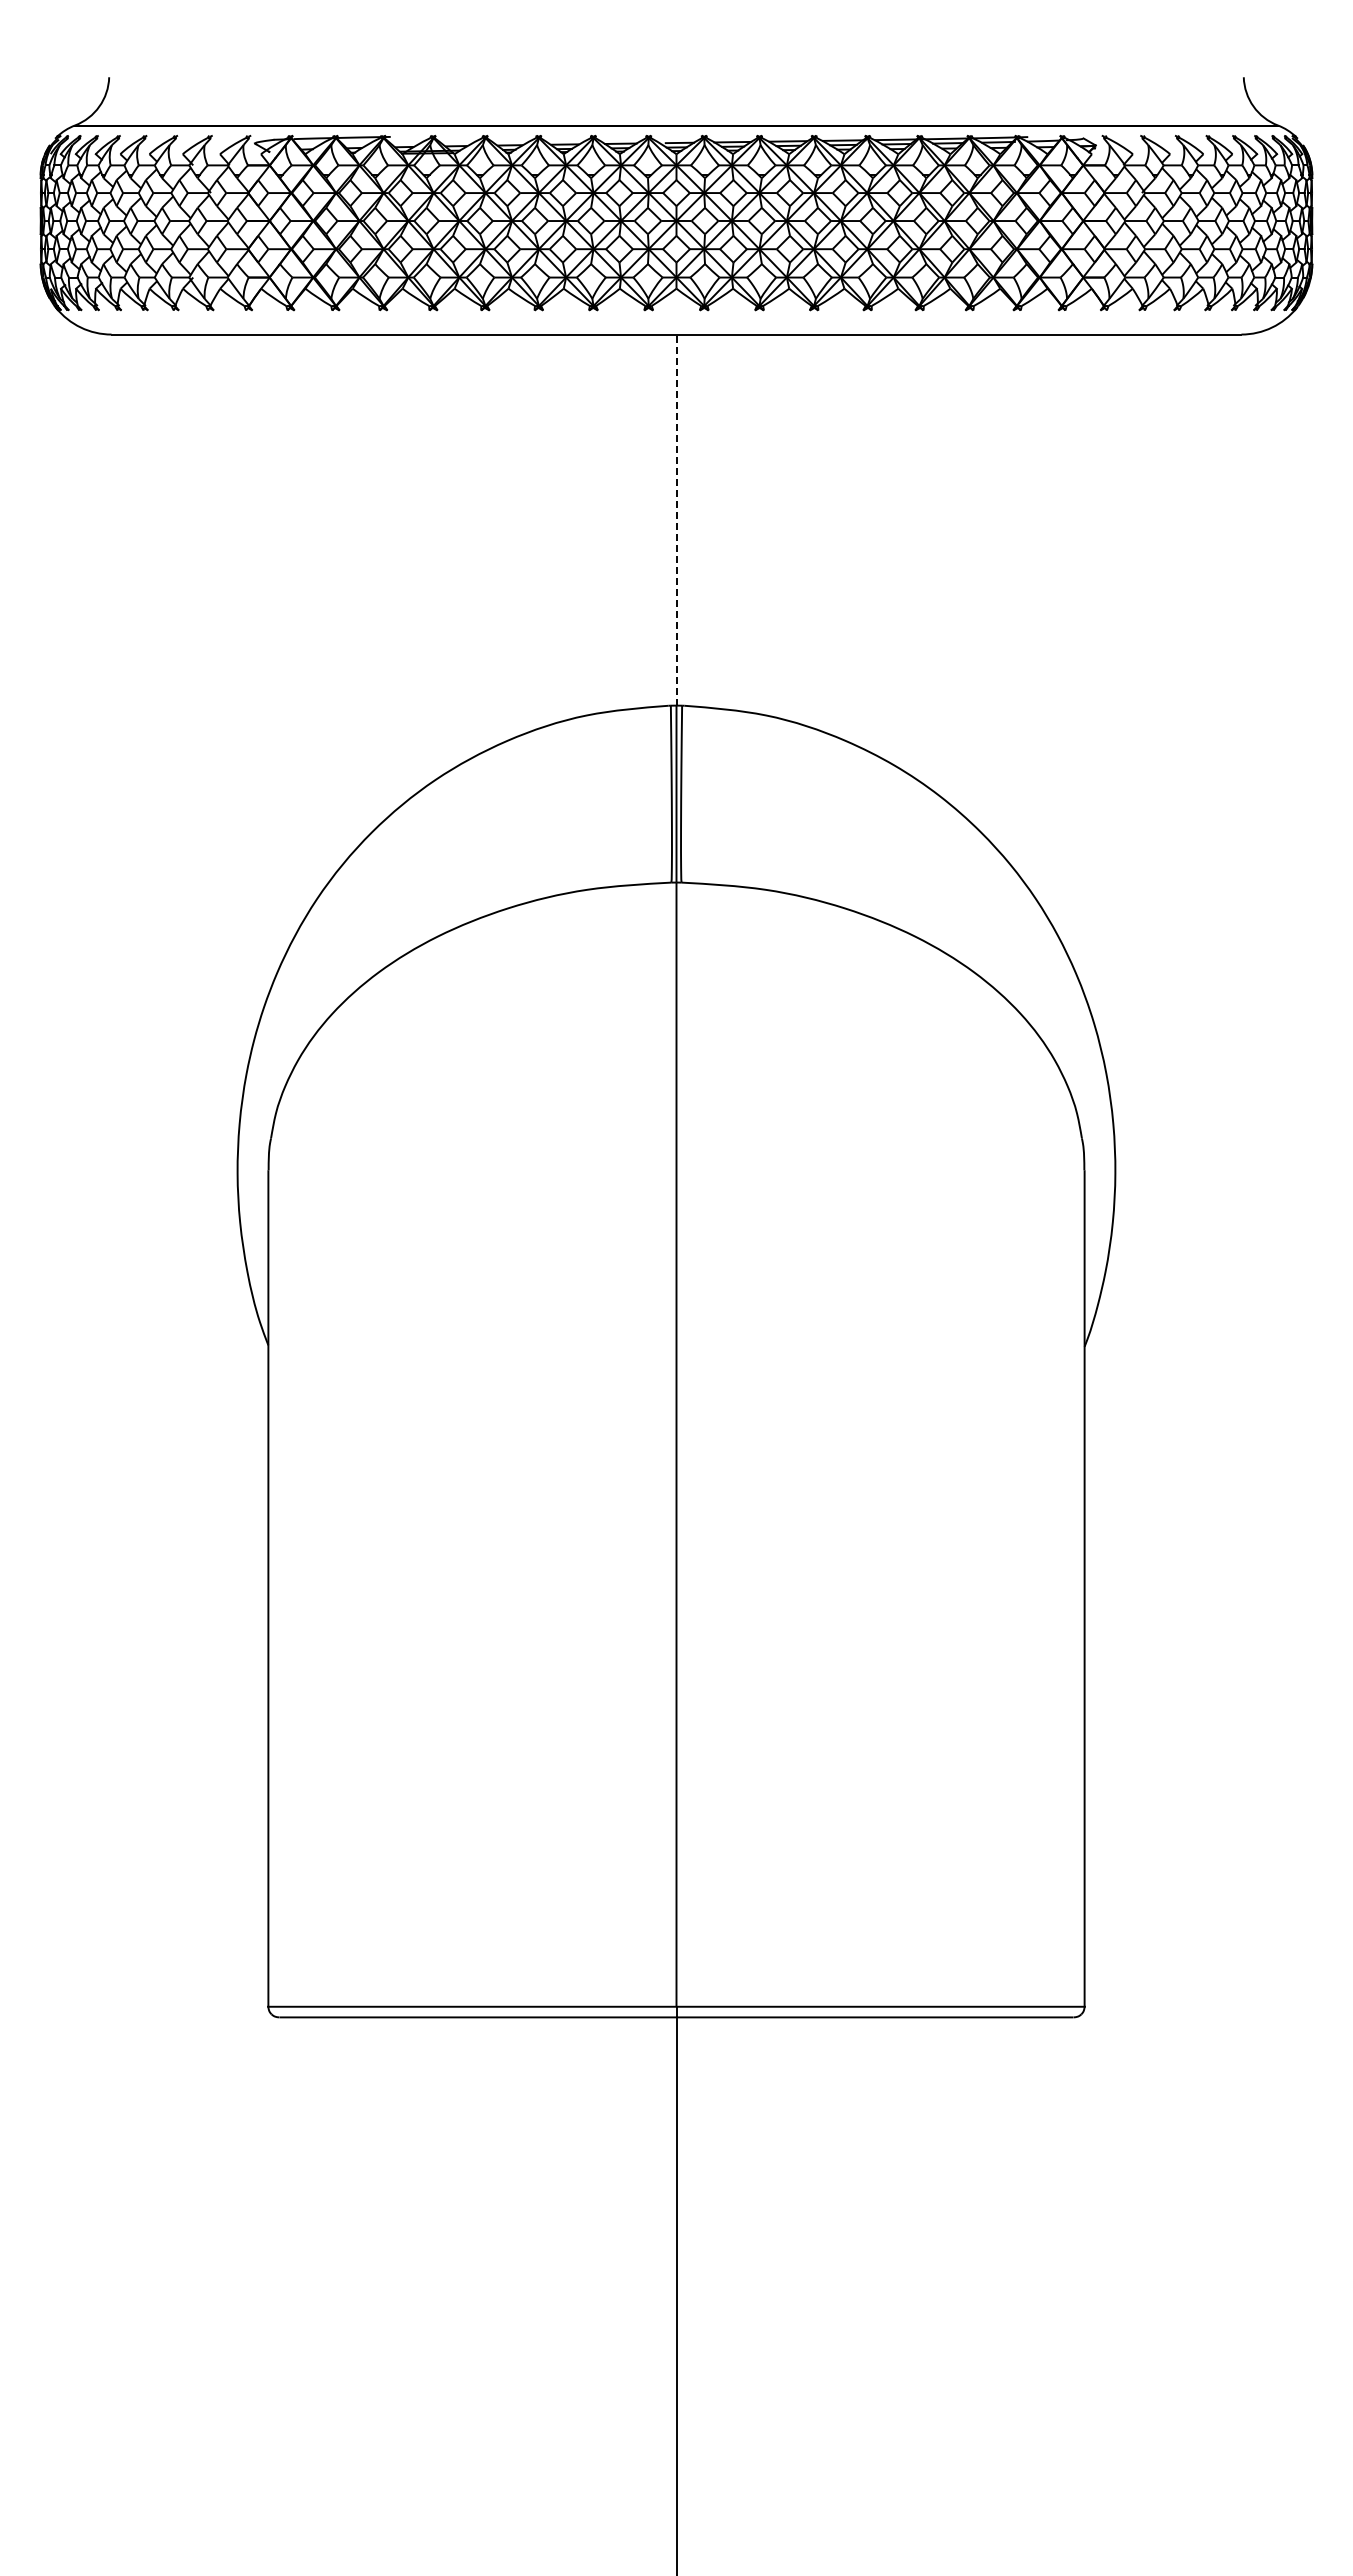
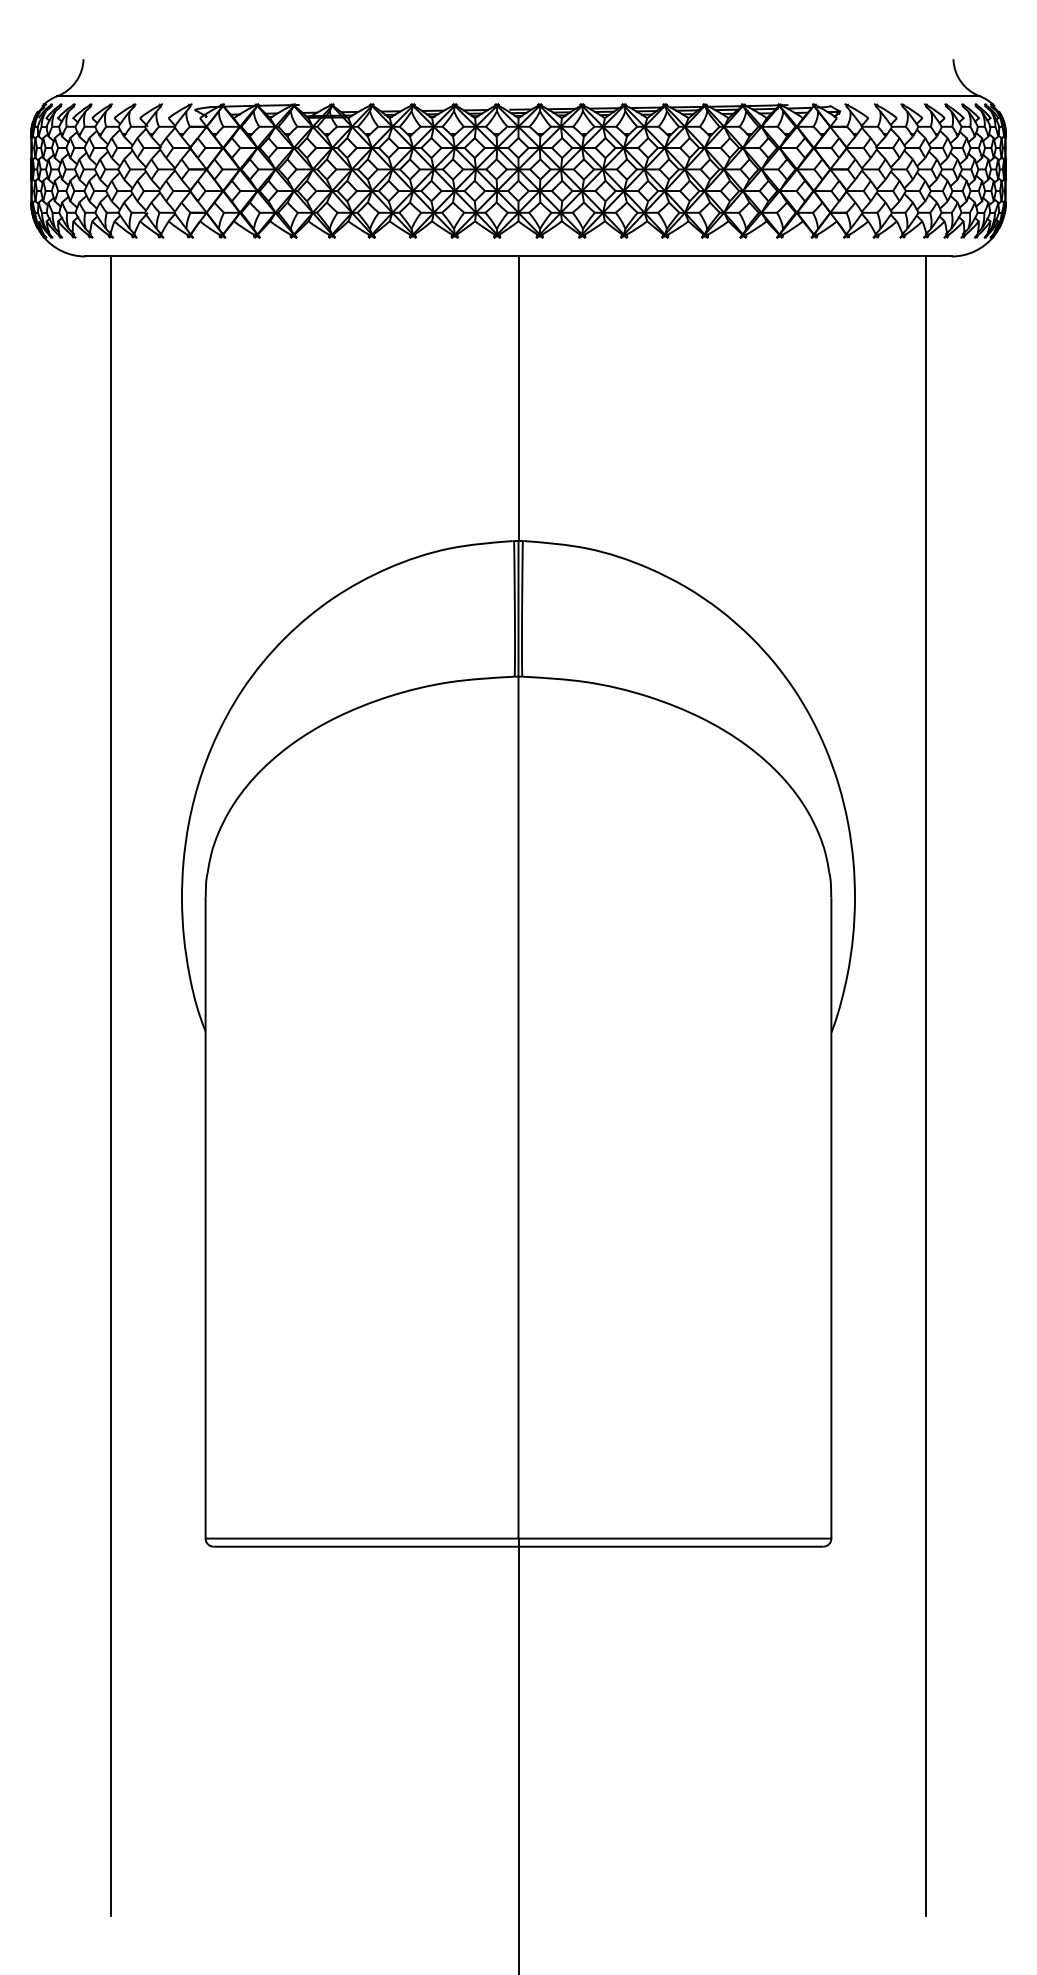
line: (676, 520) -> (518, 399), dashed -> solid
line: (145, 1416) -> (111, 1086), added
line: (1207, 1416) -> (925, 1086), added

